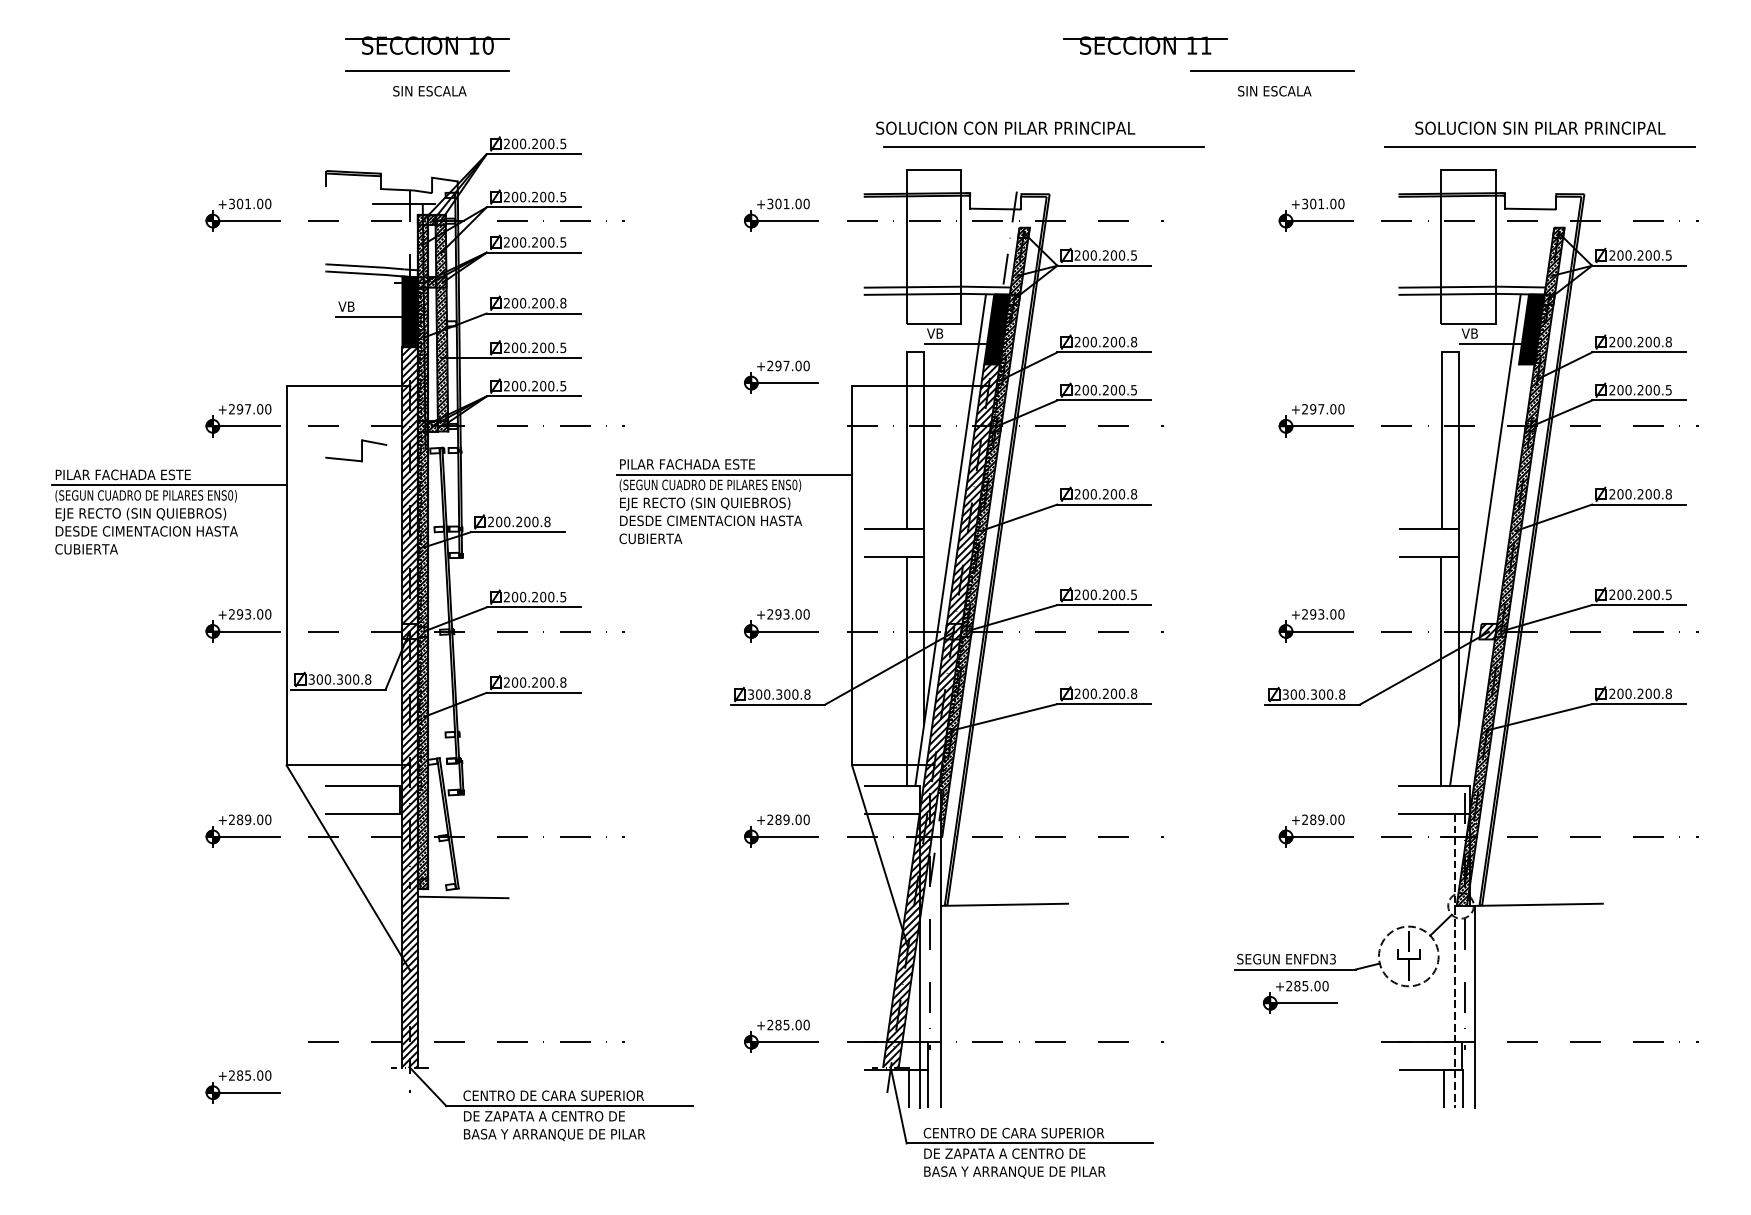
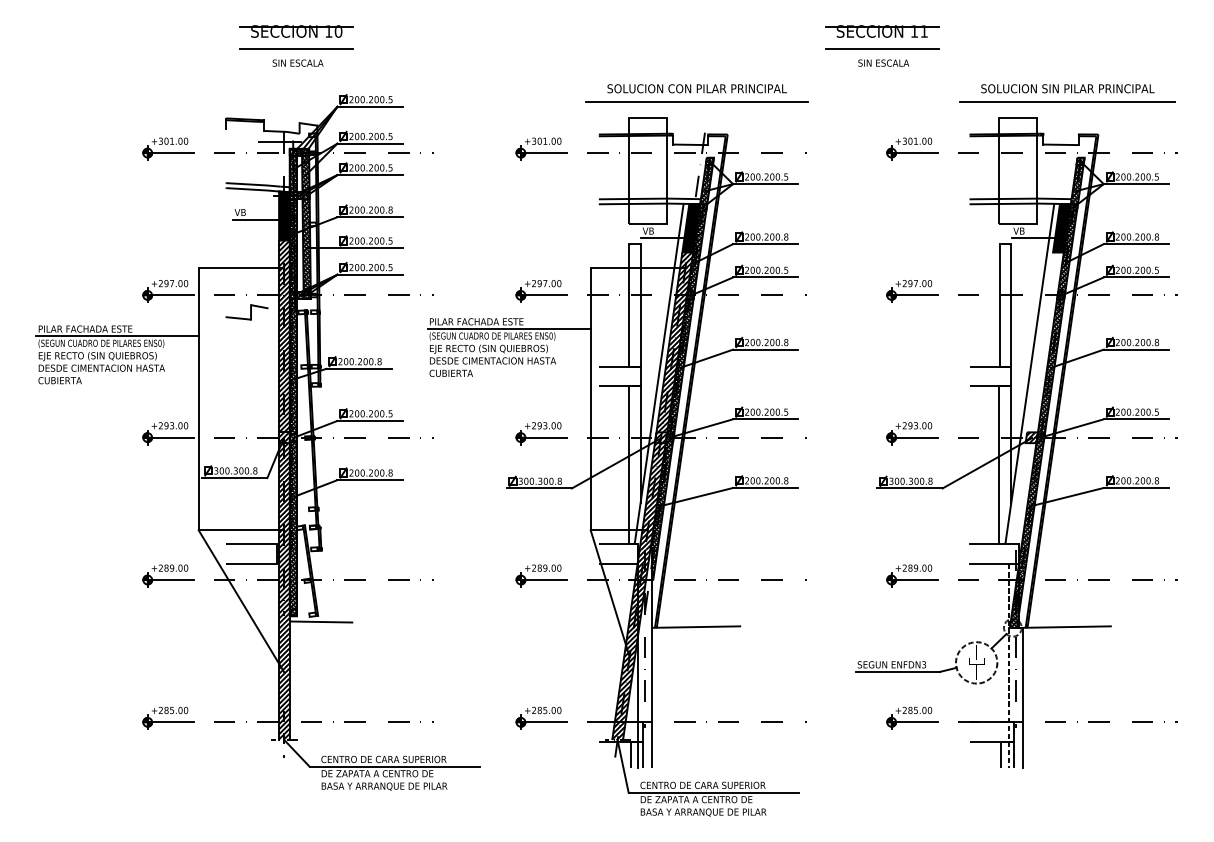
part: (1145, 45) -> (882, 31), moved
line: (1043, 146) -> (696, 101), moved
part: (781, 377) -> (541, 291), moved
part: (1300, 996) -> (912, 717), moved
part: (242, 1085) -> (168, 717), moved

